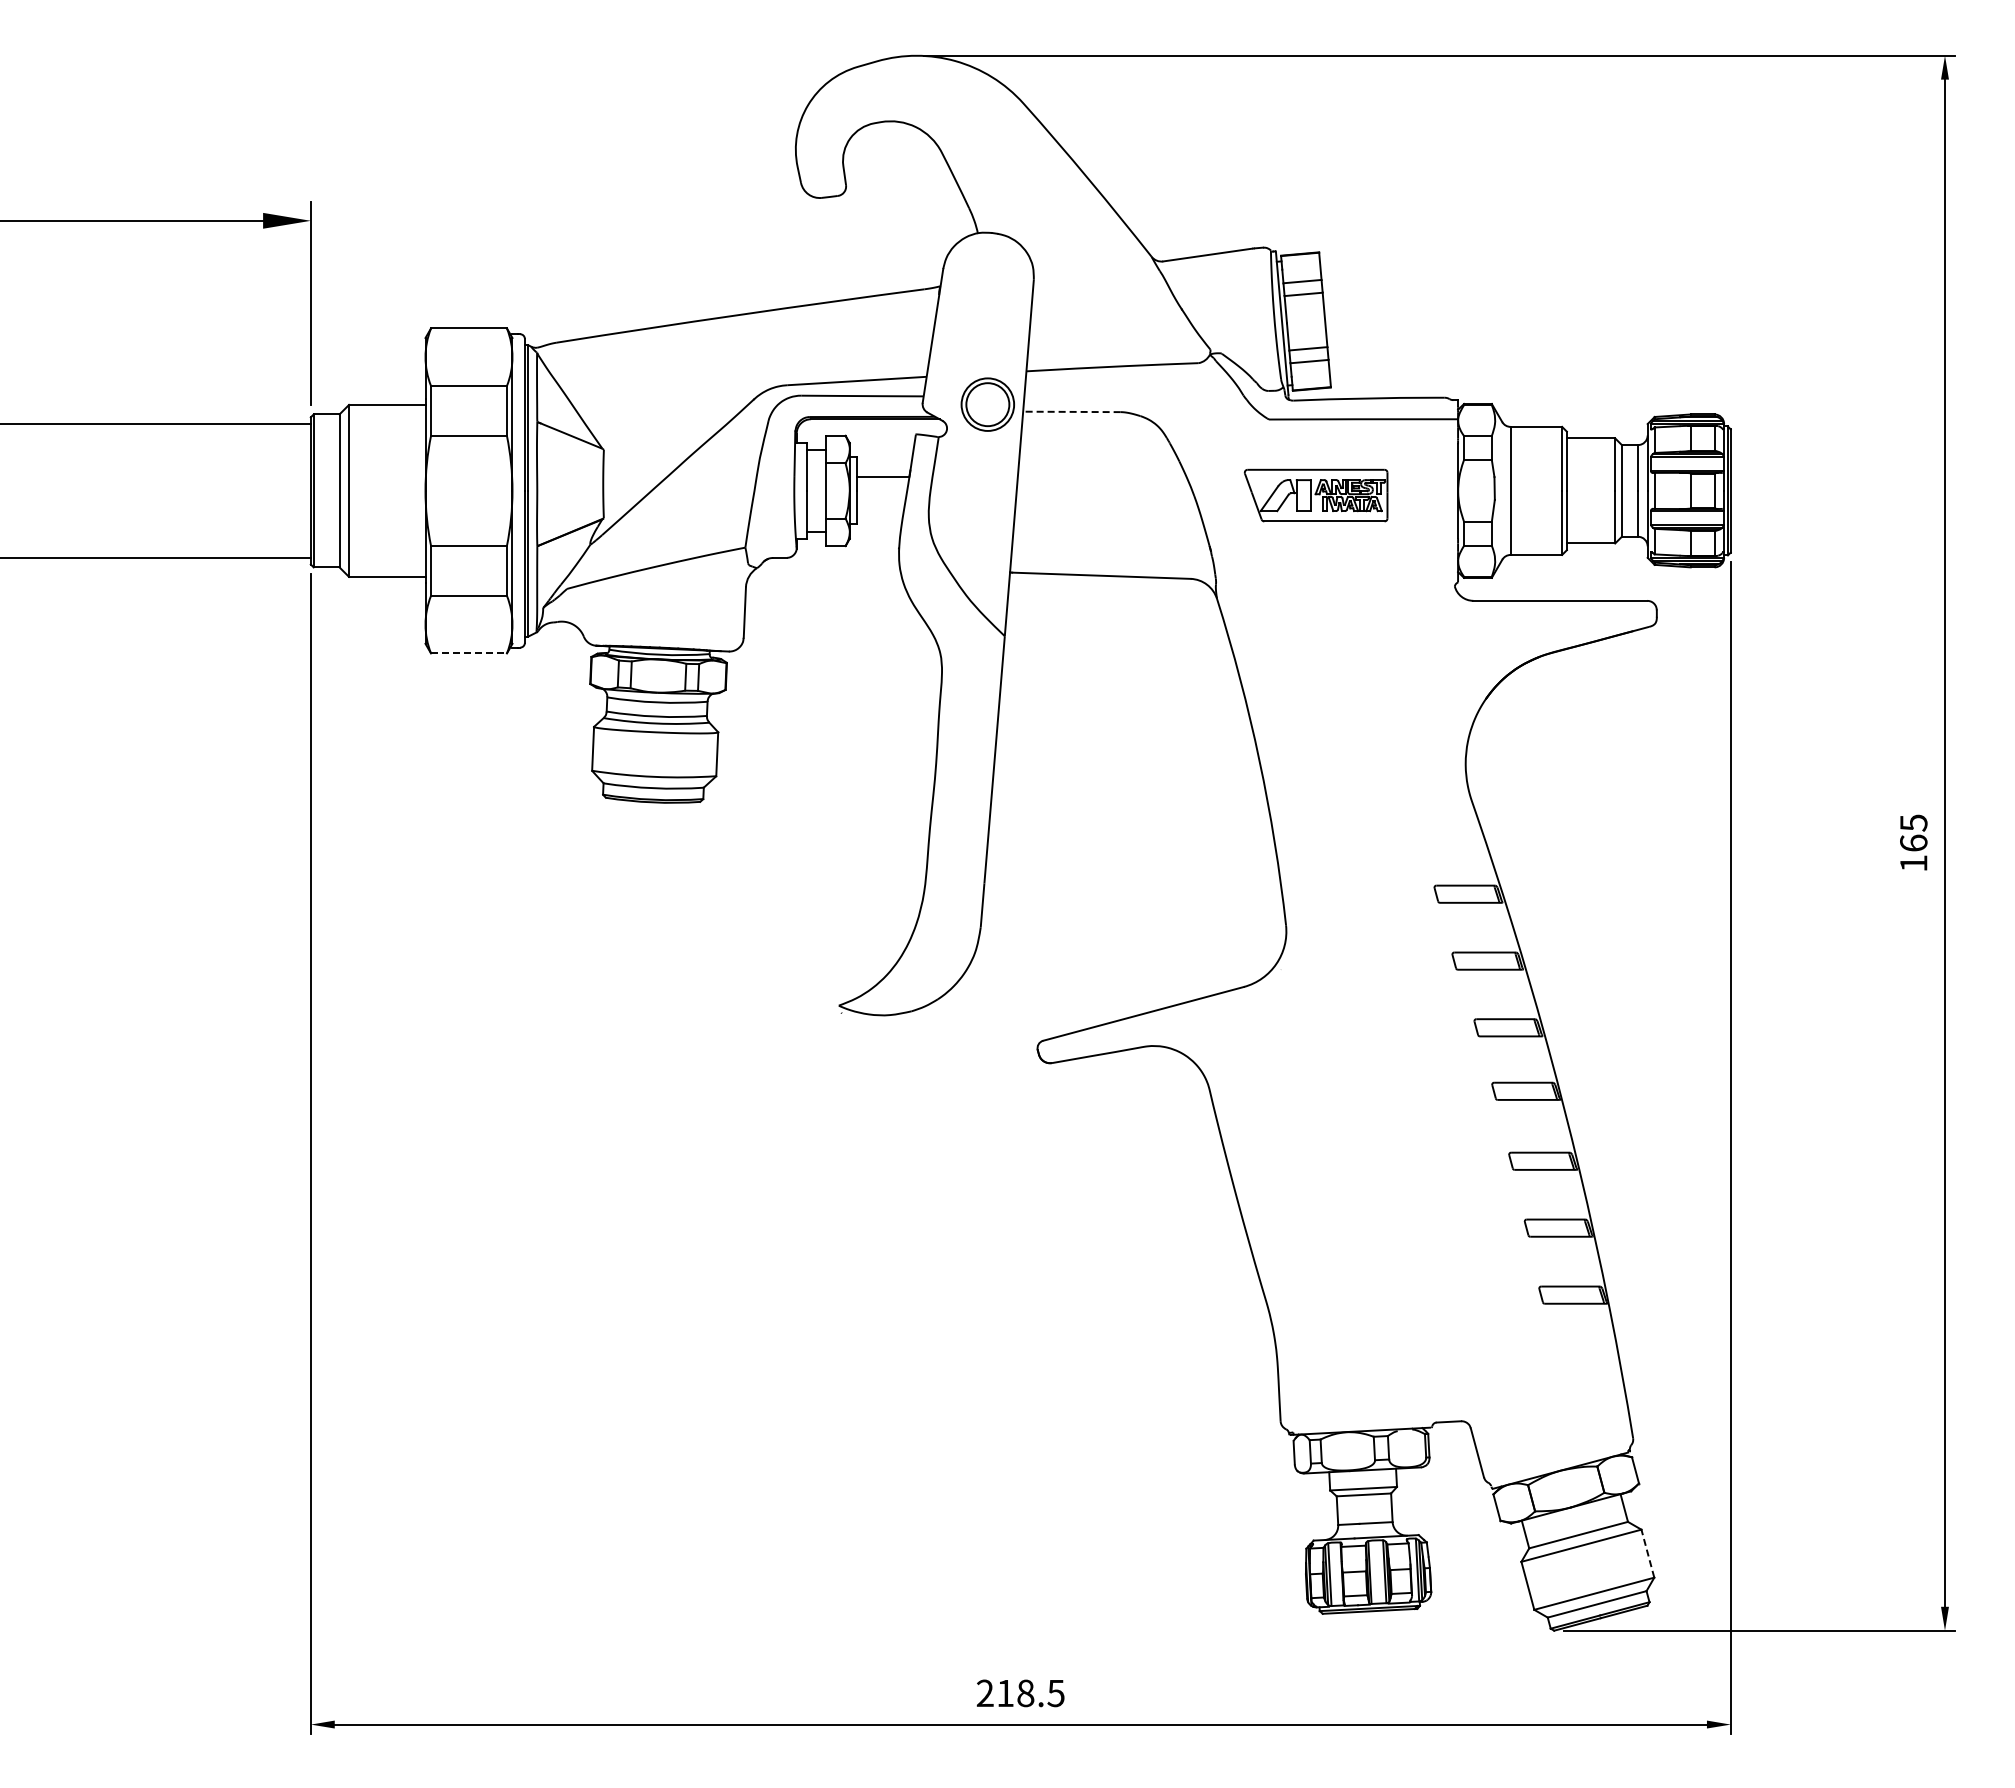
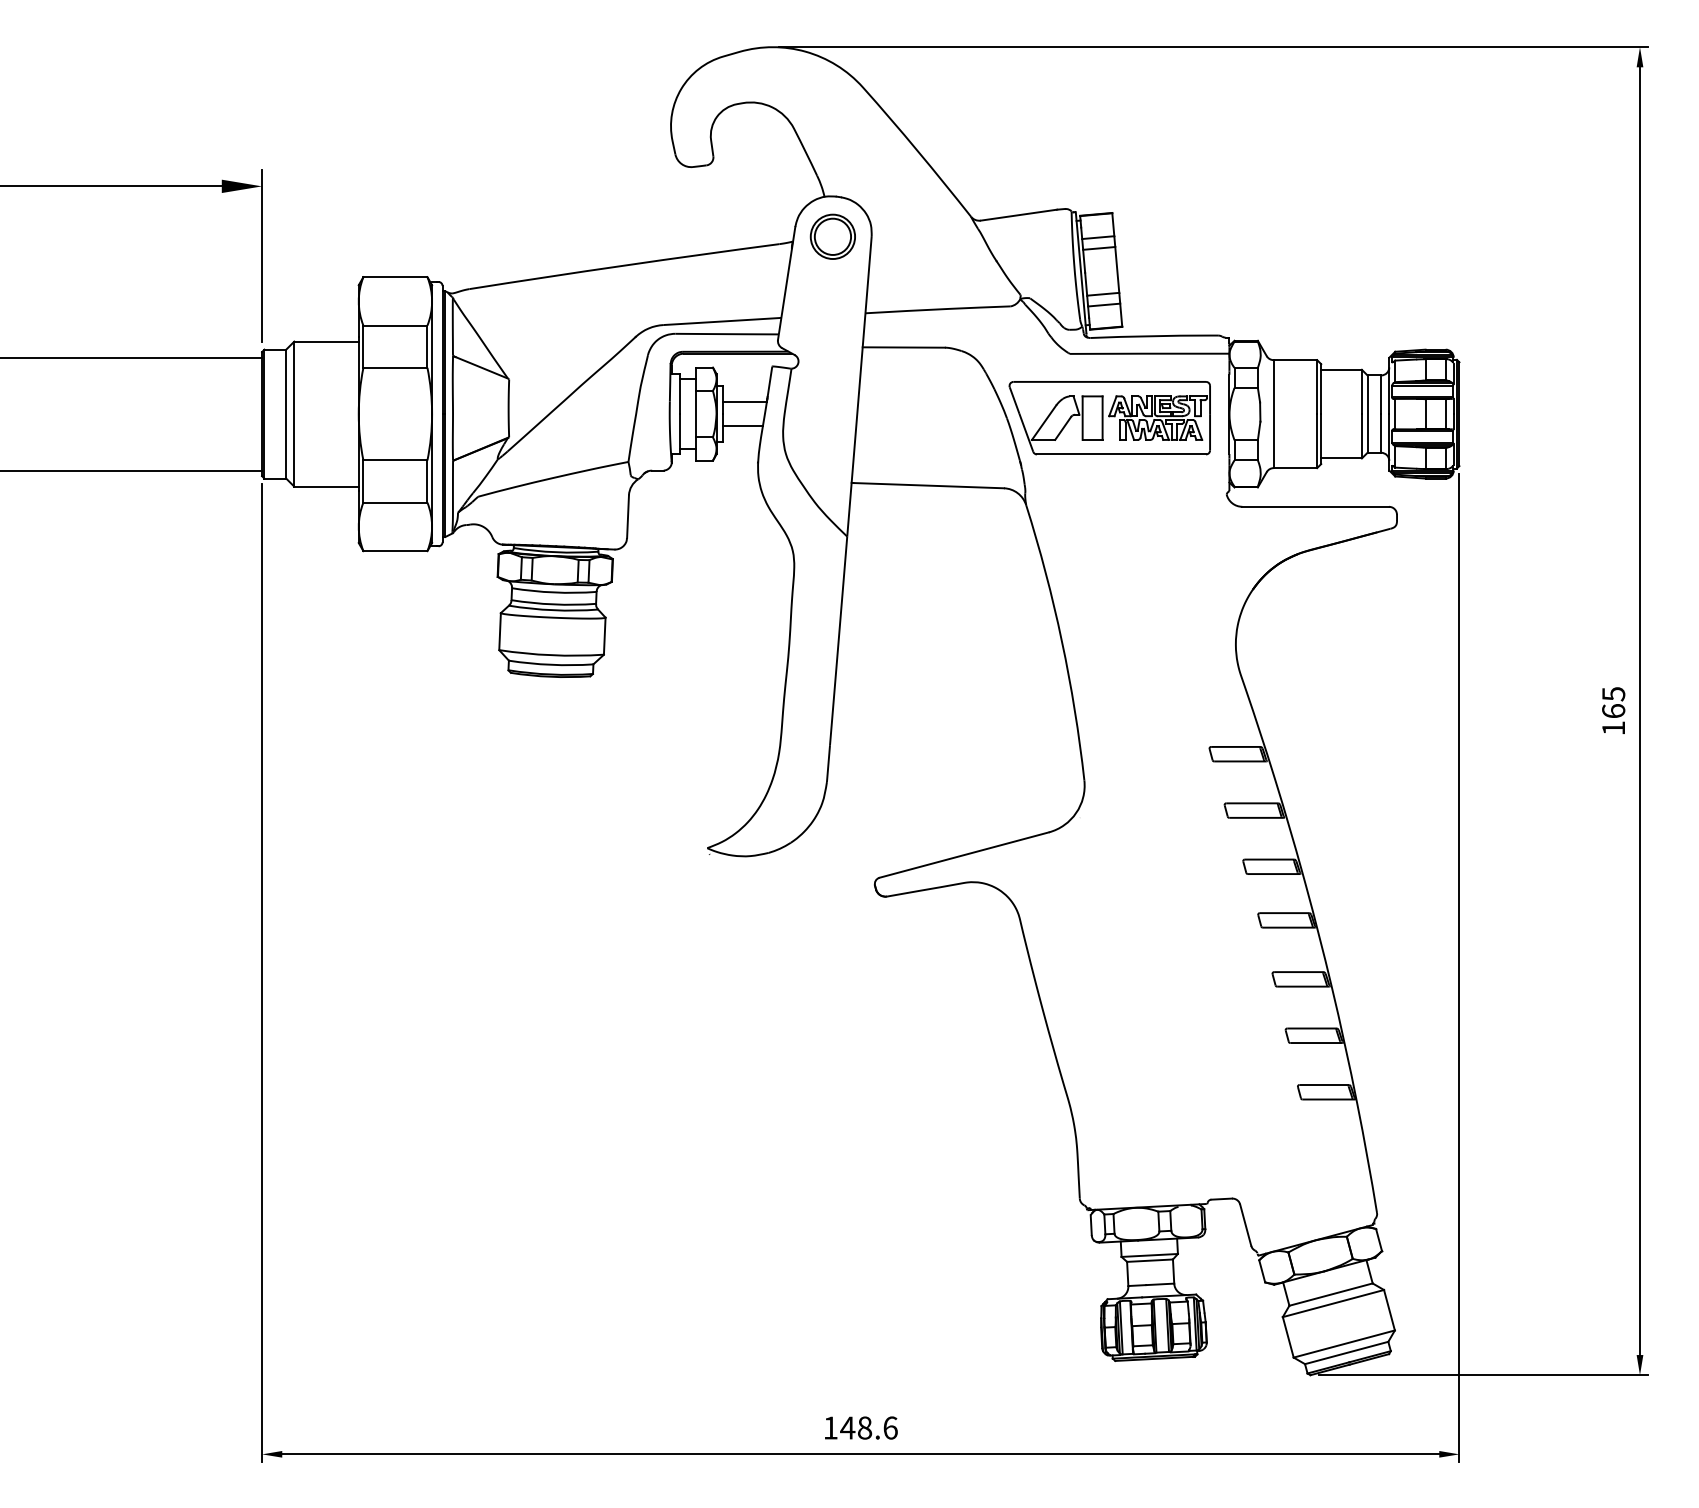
part: (987, 404) -> (832, 236), moved
line: (1071, 411) -> (903, 347), dashed -> solid
part: (1315, 495) -> (1109, 417), size x1.67
line: (880, 505) -> (742, 426), added
line: (469, 653) -> (395, 551), dashed -> solid
line: (1647, 1553) -> (1389, 1310), dashed -> solid
text: (1020, 1693) -> (860, 1428), 218.5 -> 148.6

